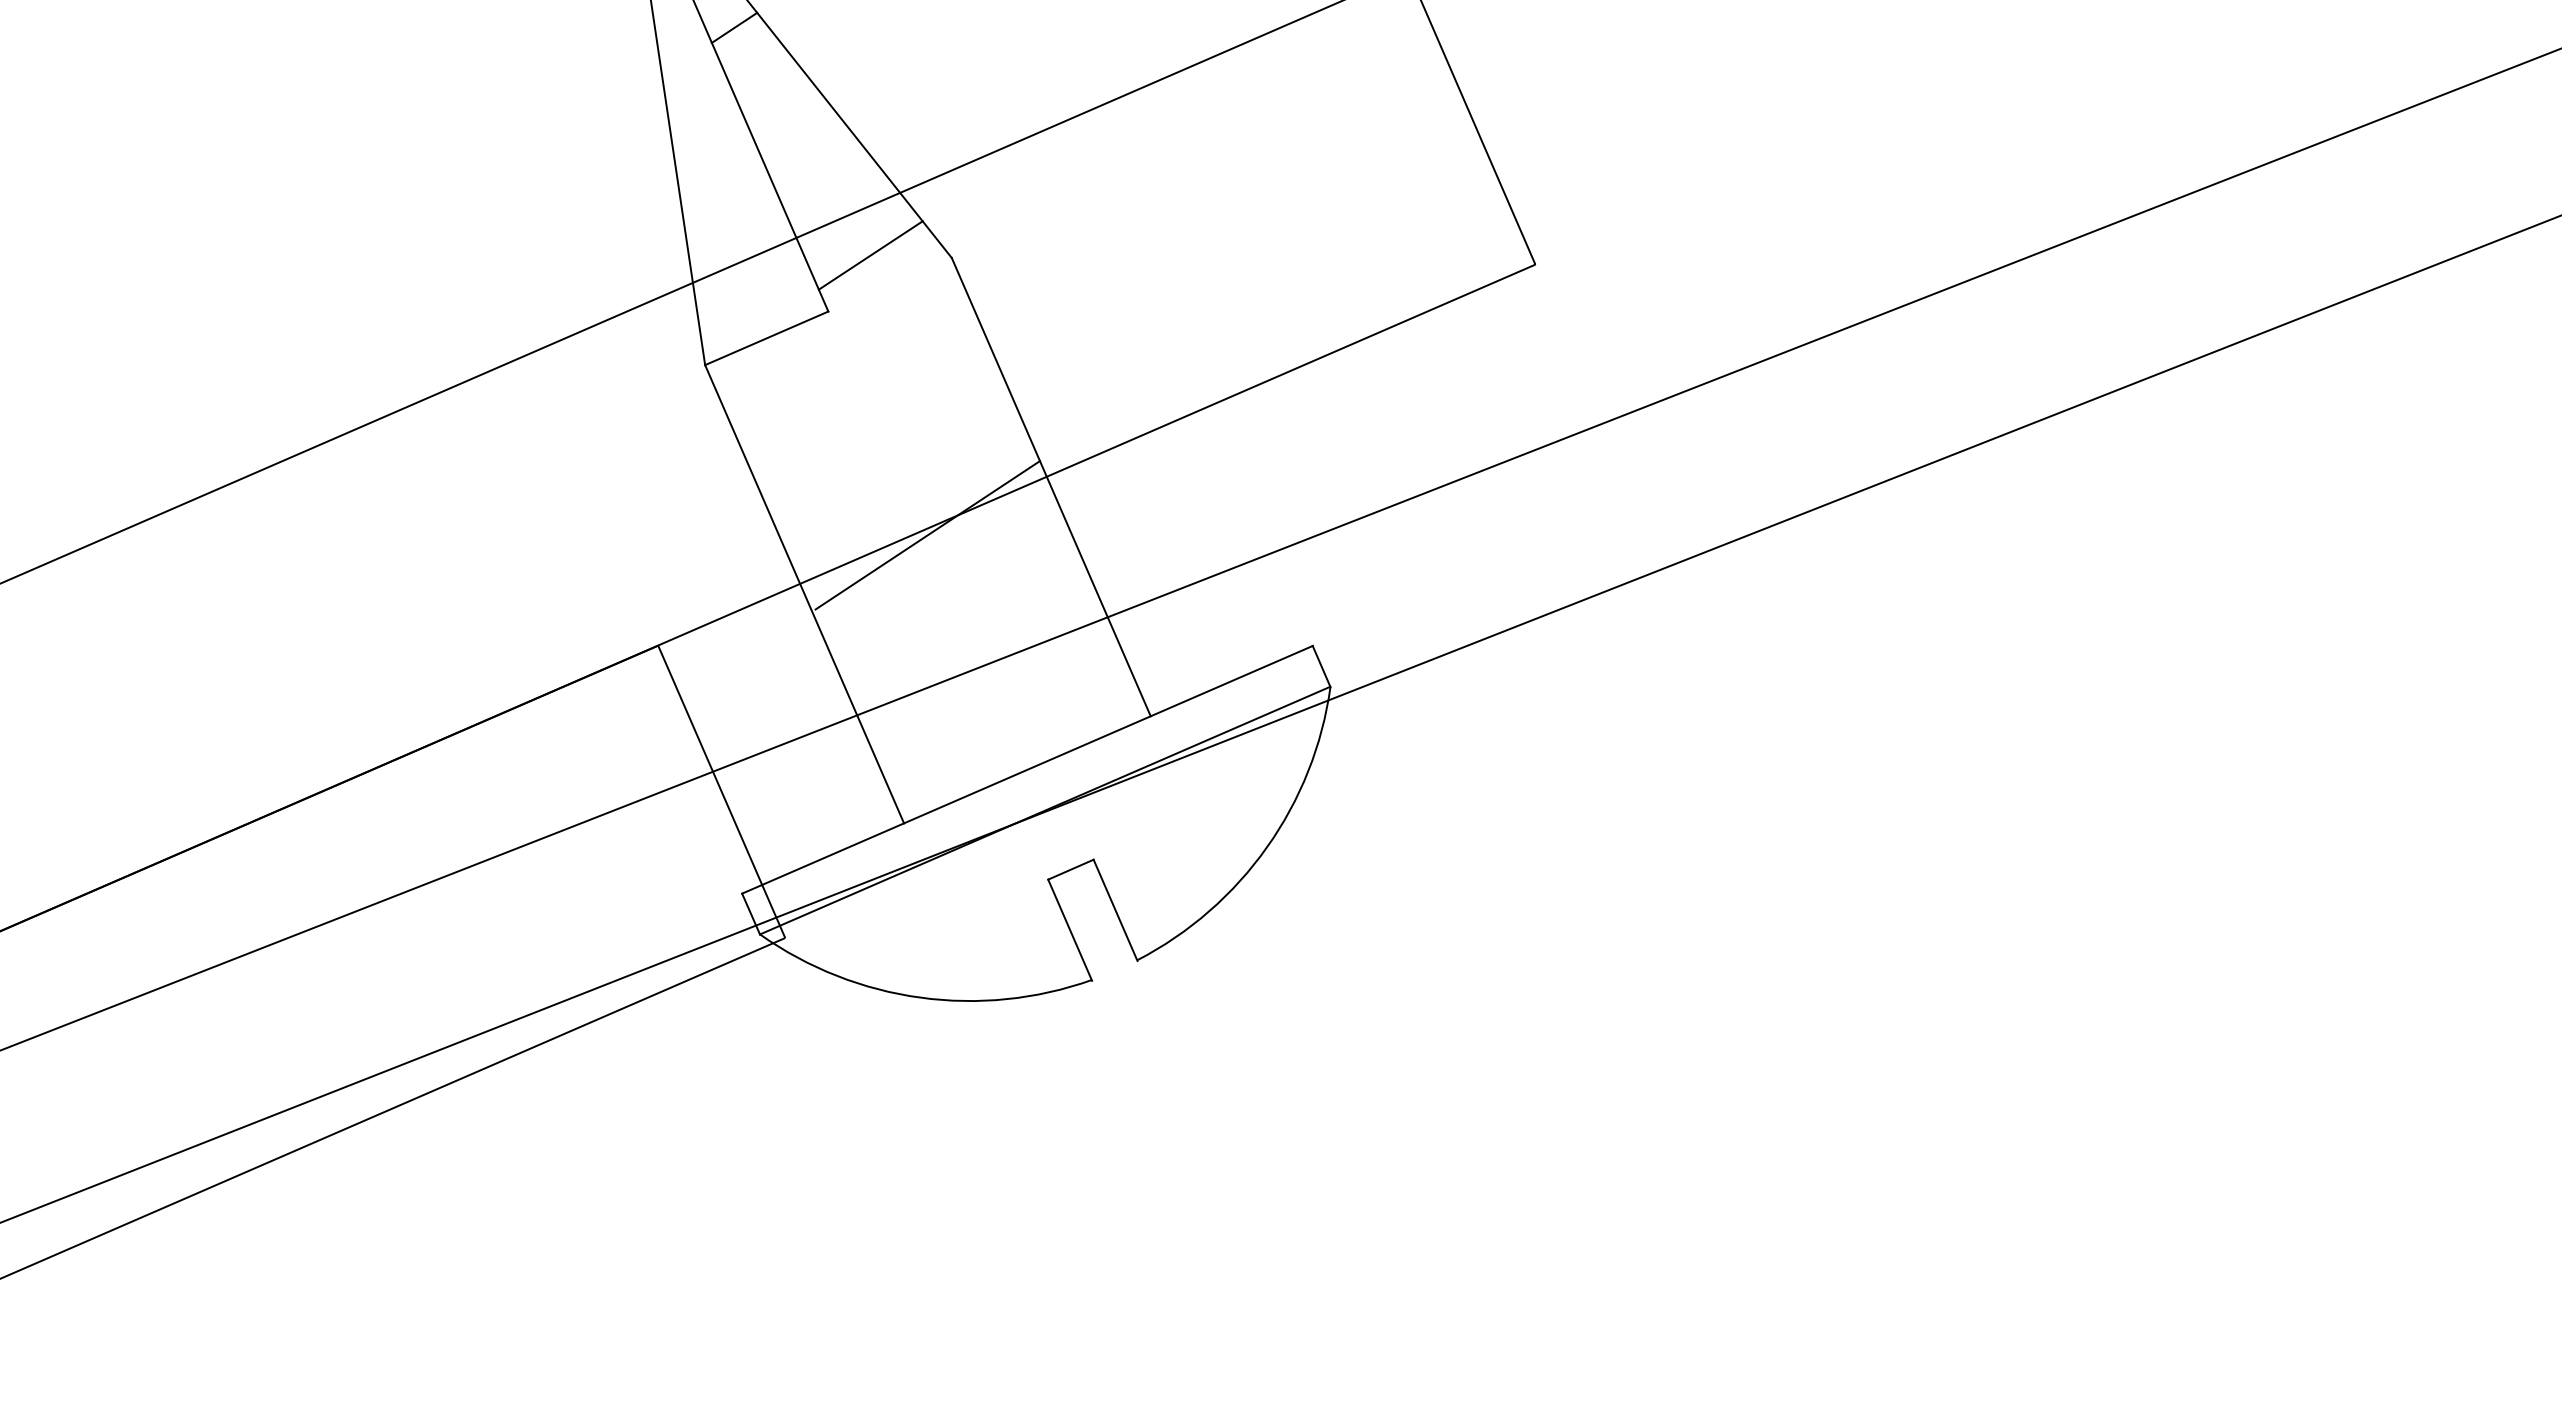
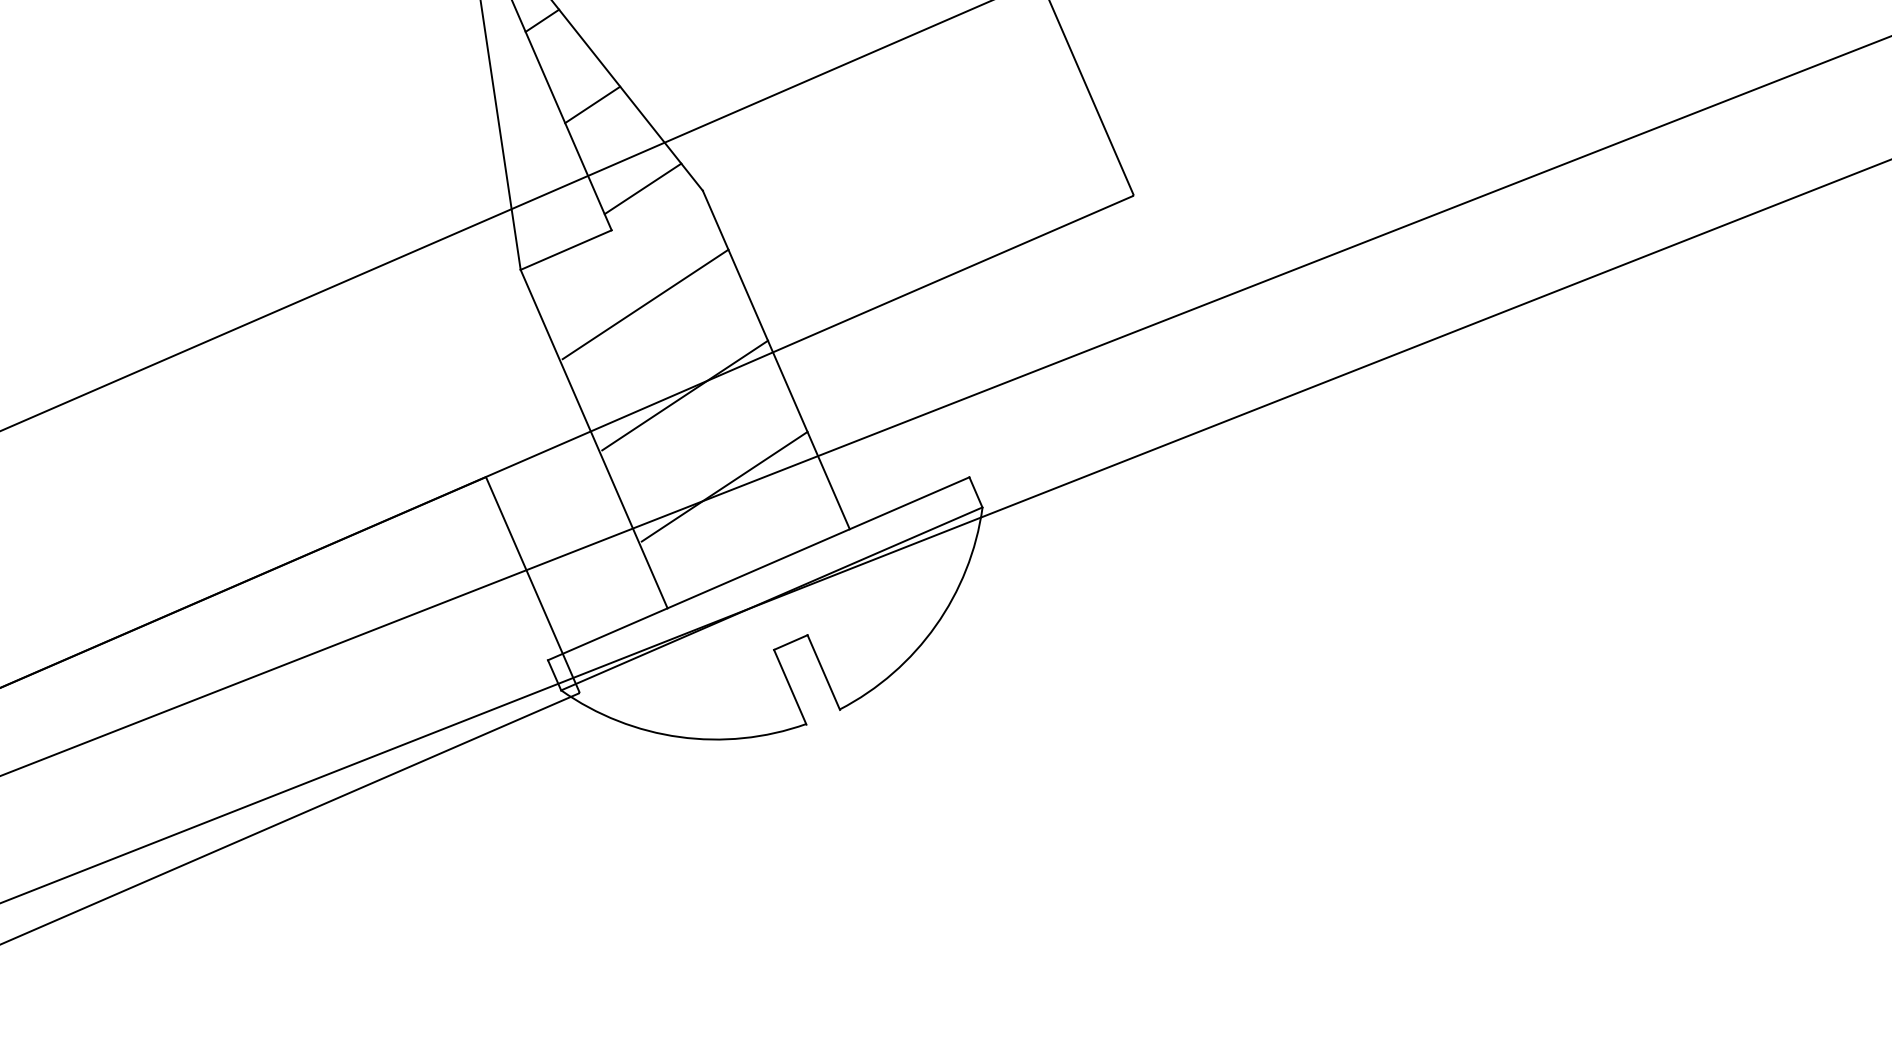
line: (802, 141) -> (592, 104), added
line: (874, 411) -> (645, 304), added
line: (981, 658) -> (724, 486), added

